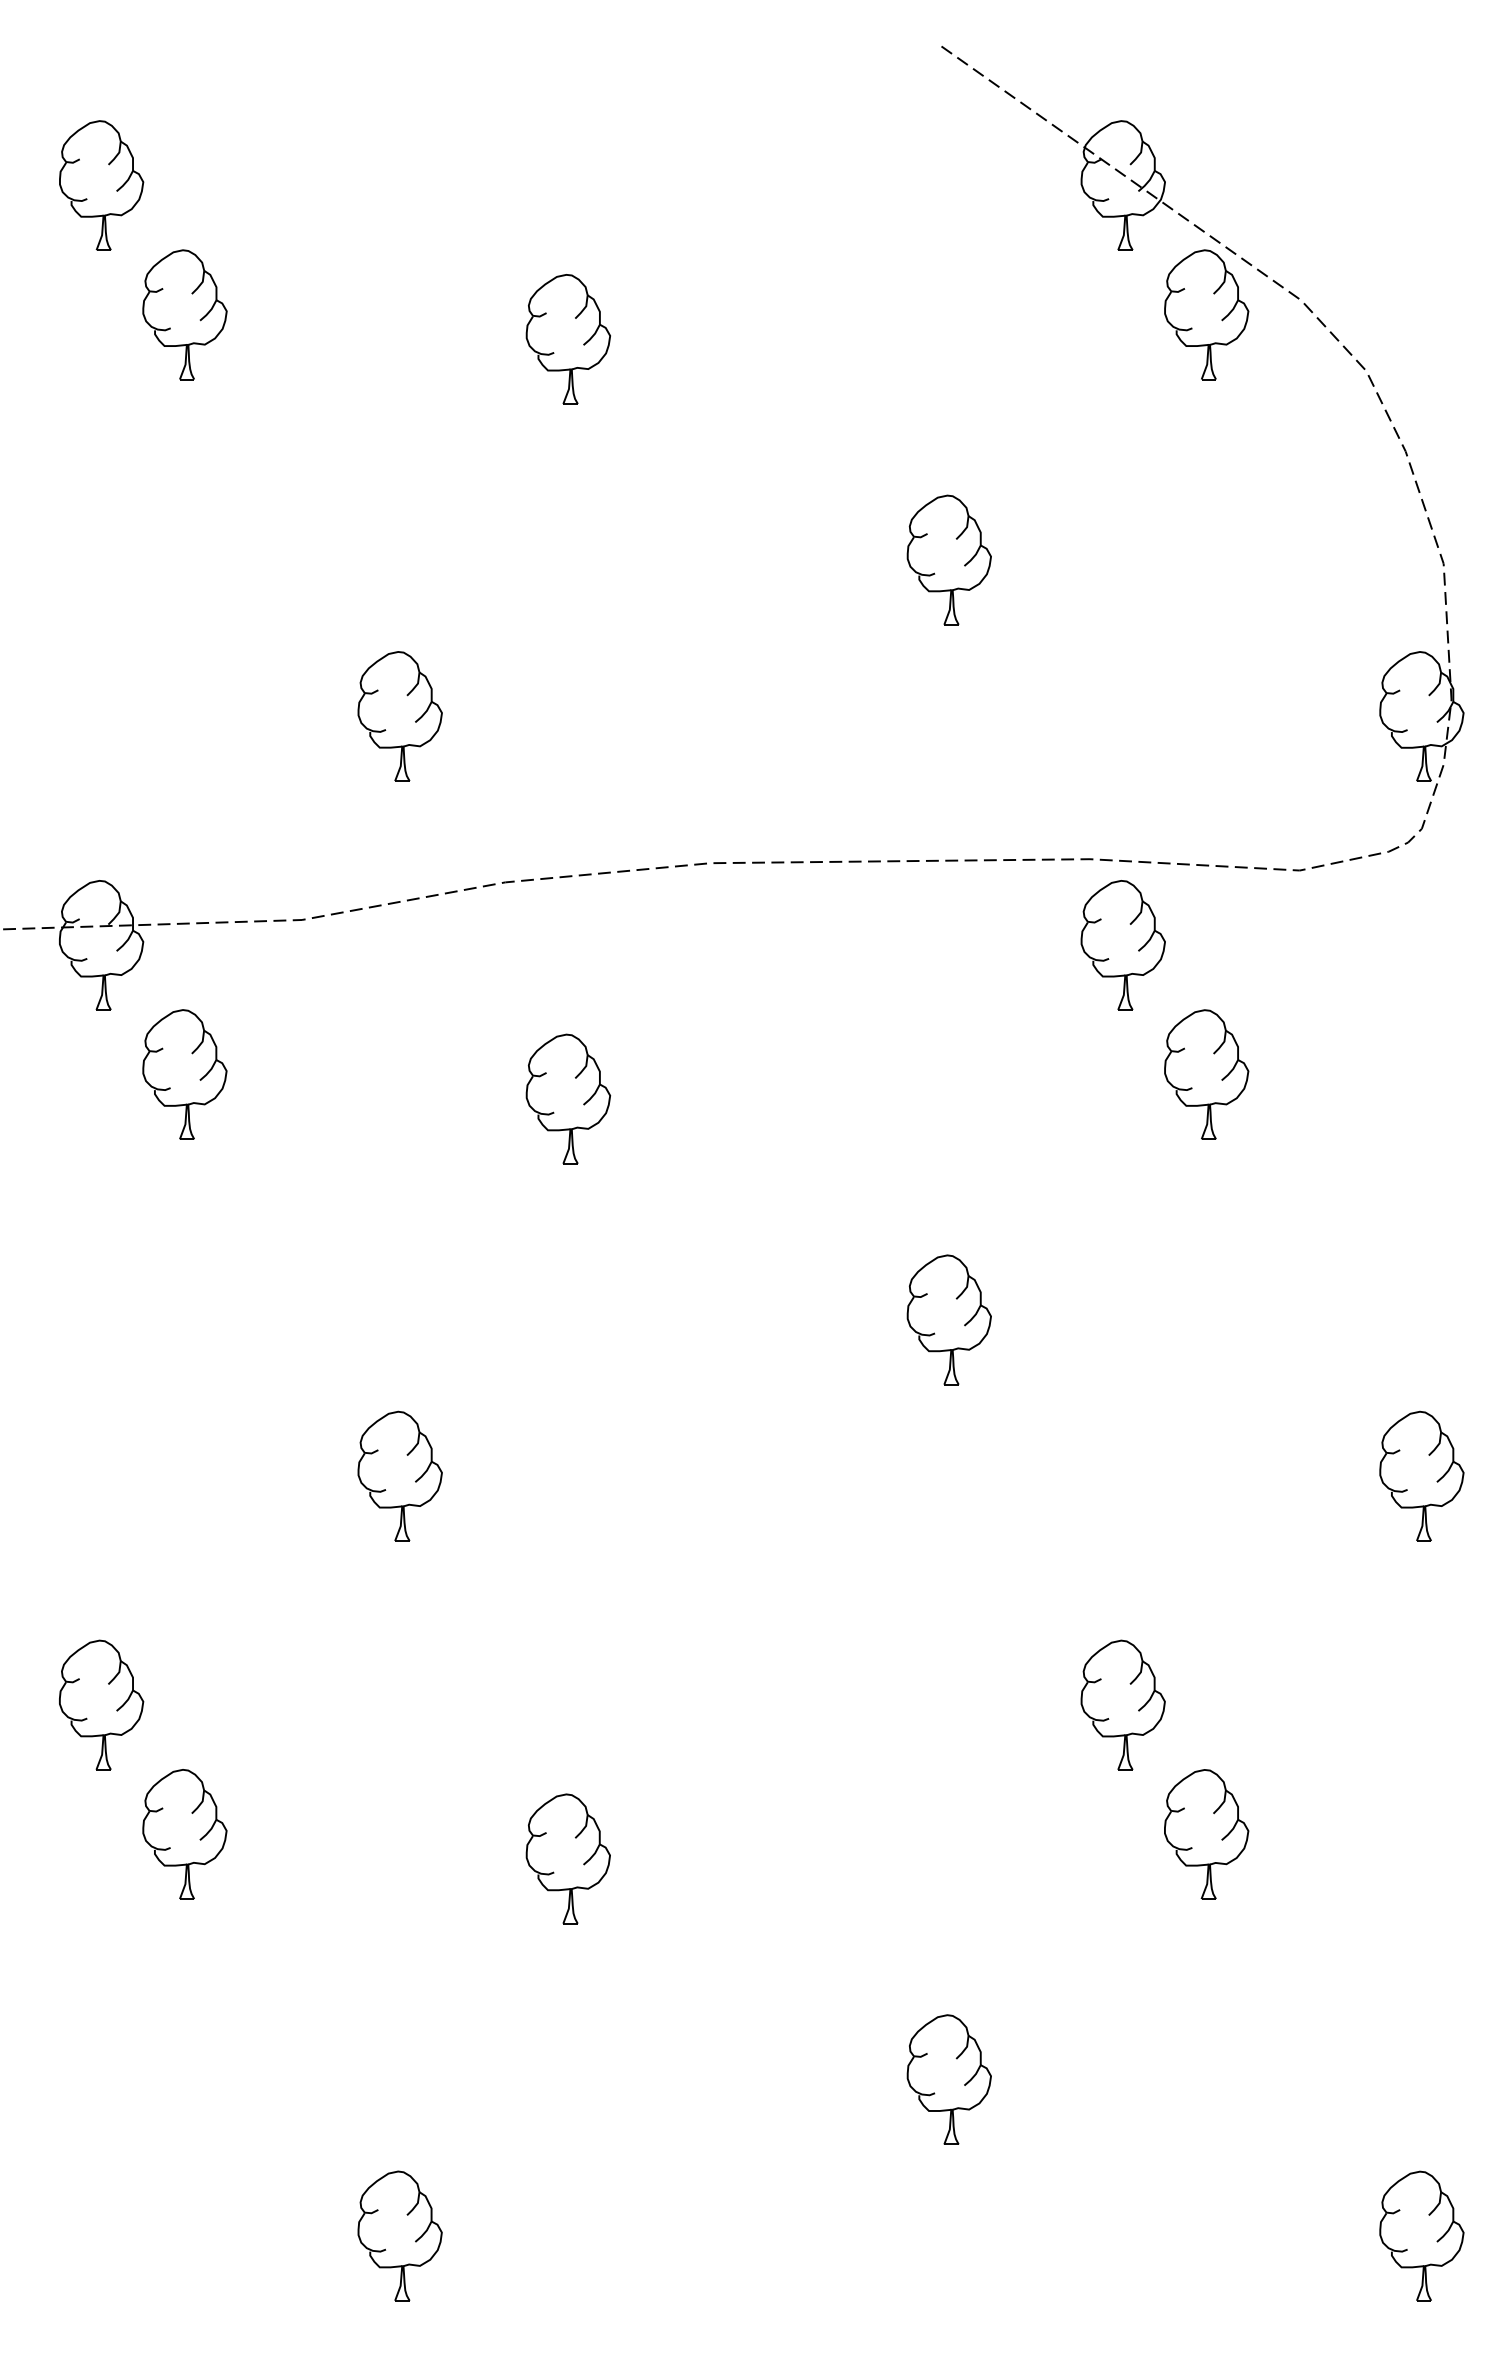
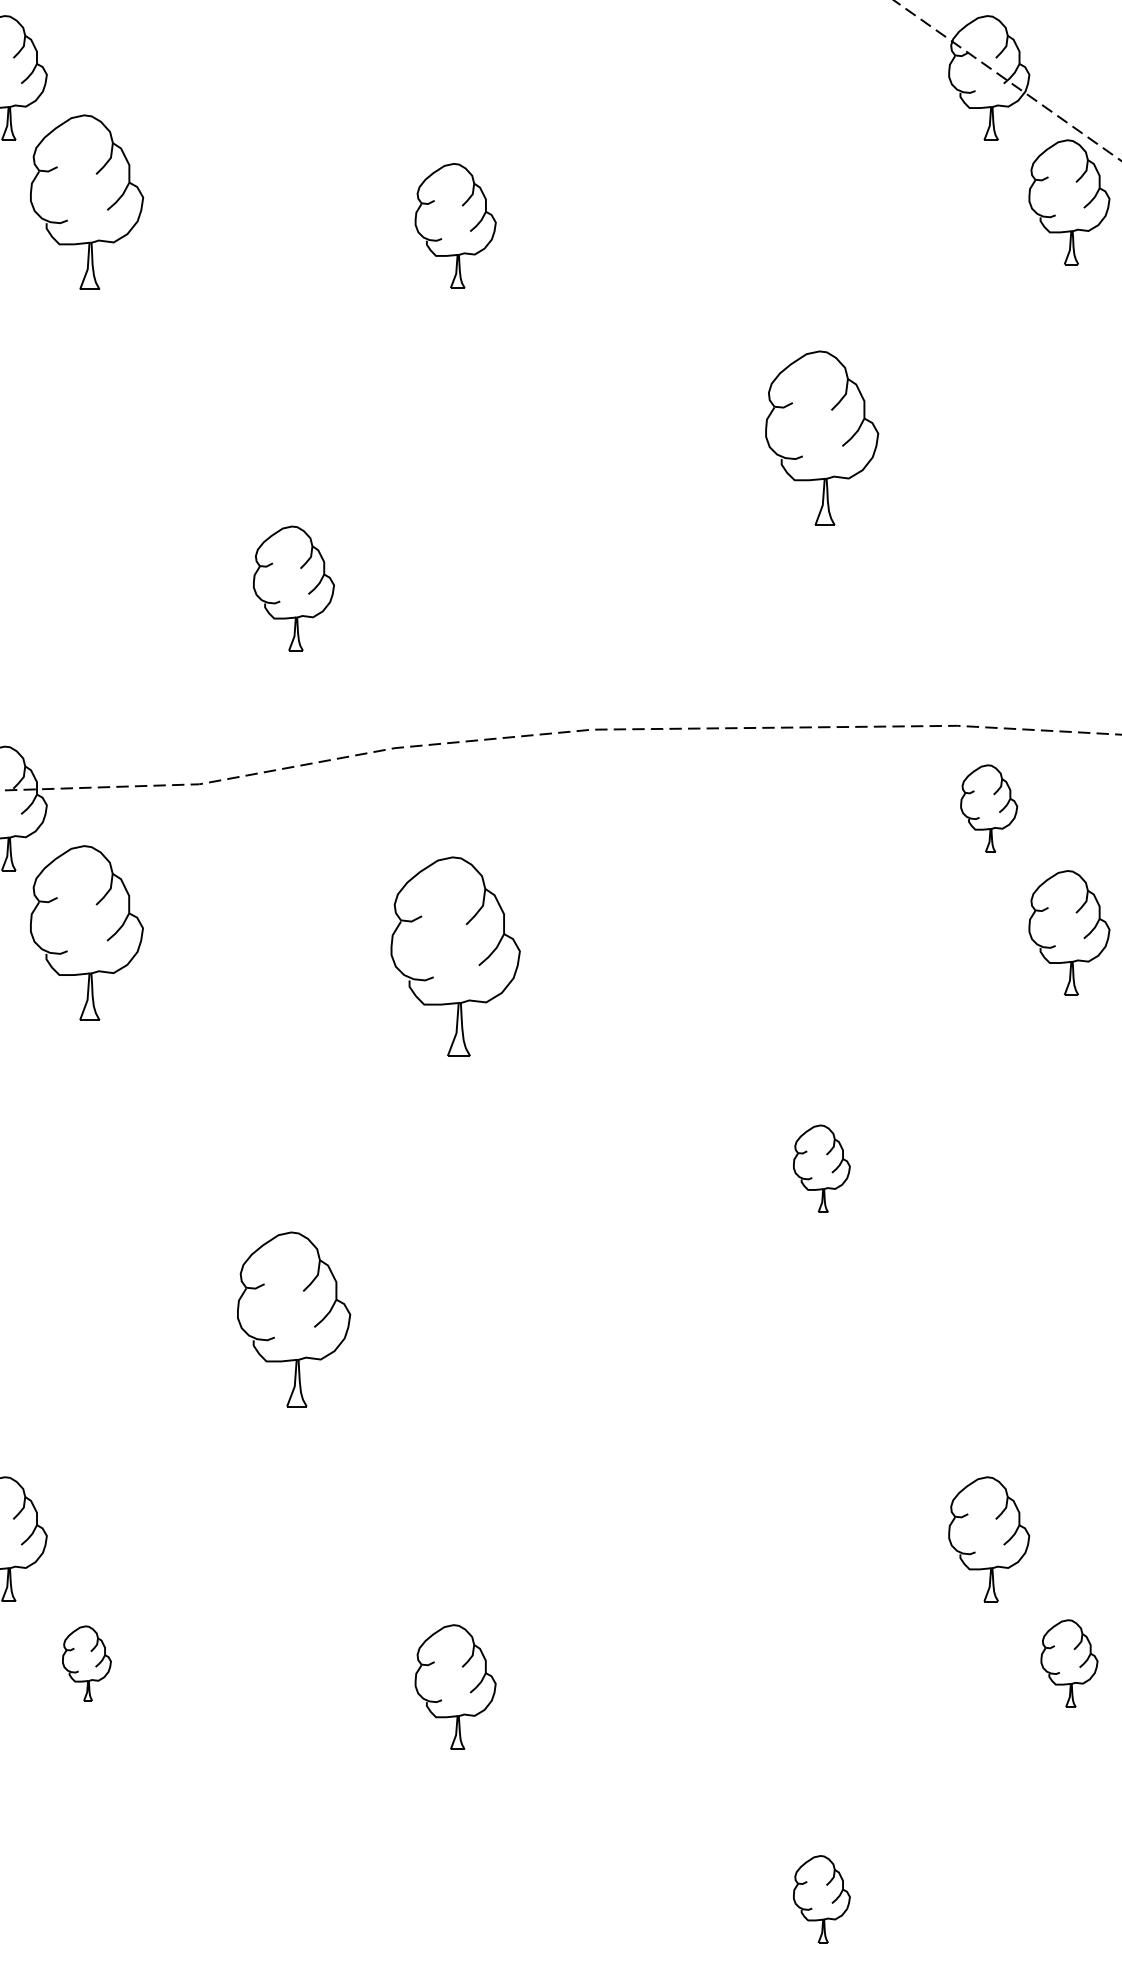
part: (184, 314) -> (86, 202), size x1.4
part: (948, 559) -> (821, 437), size x1.4
part: (1122, 945) -> (988, 808), size x0.7
part: (184, 1074) -> (86, 932), size x1.4
part: (568, 1098) -> (455, 955), size x1.6
part: (948, 1319) -> (821, 1168), size x0.7
part: (399, 1475) -> (293, 1318), size x1.4
part: (184, 1834) -> (86, 1663), size x0.6
part: (1206, 1834) -> (1069, 1663), size x0.7
part: (948, 2079) -> (821, 1899), size x0.7

